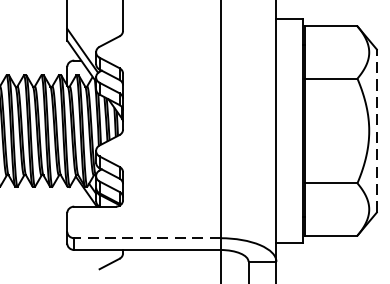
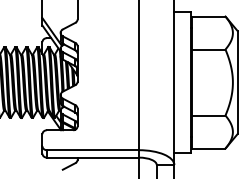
line: (376, 130) -> (237, 82), dashed -> solid
line: (146, 238) -> (92, 150), dashed -> solid

